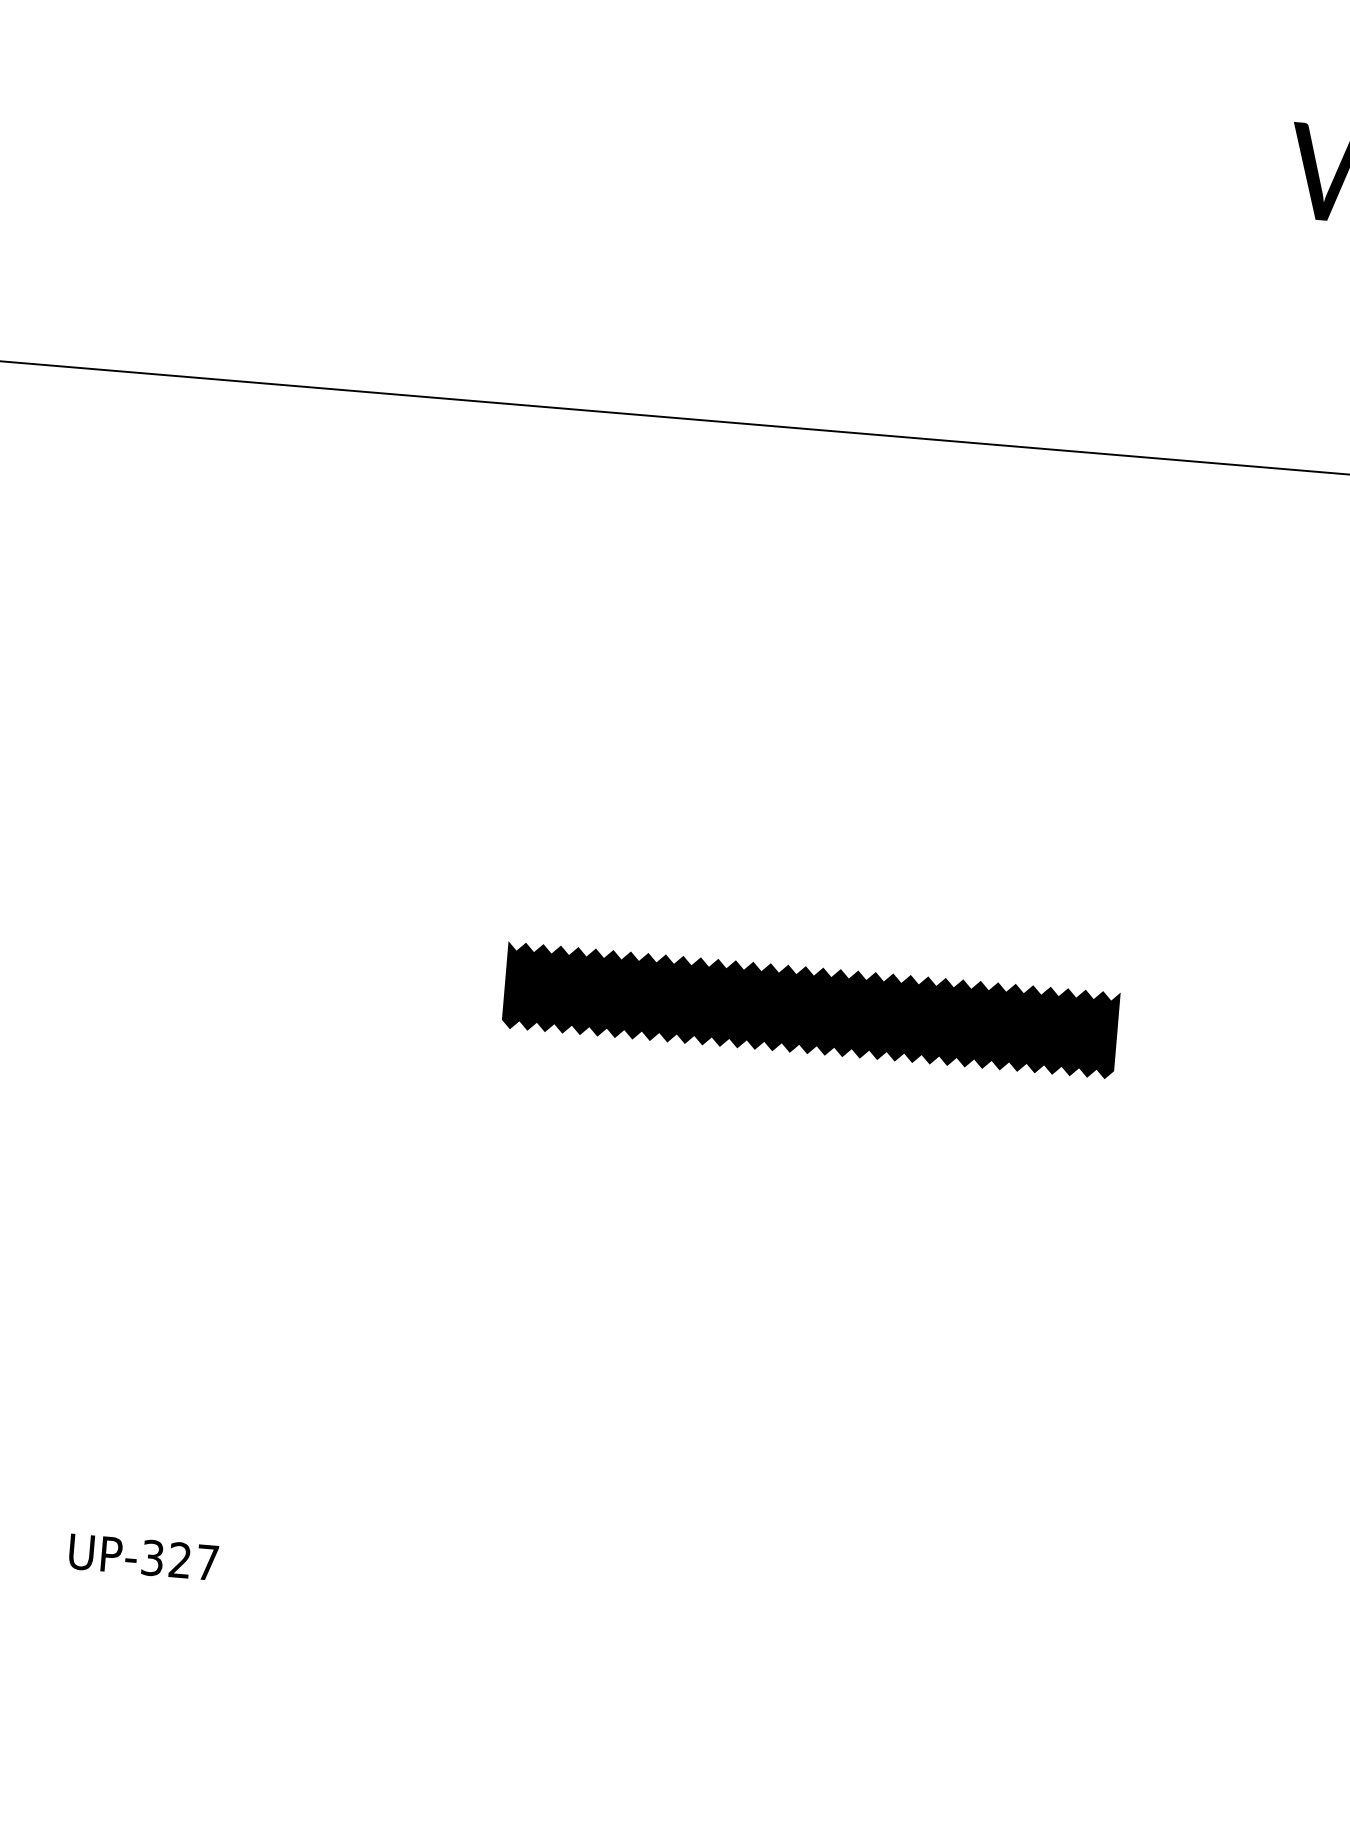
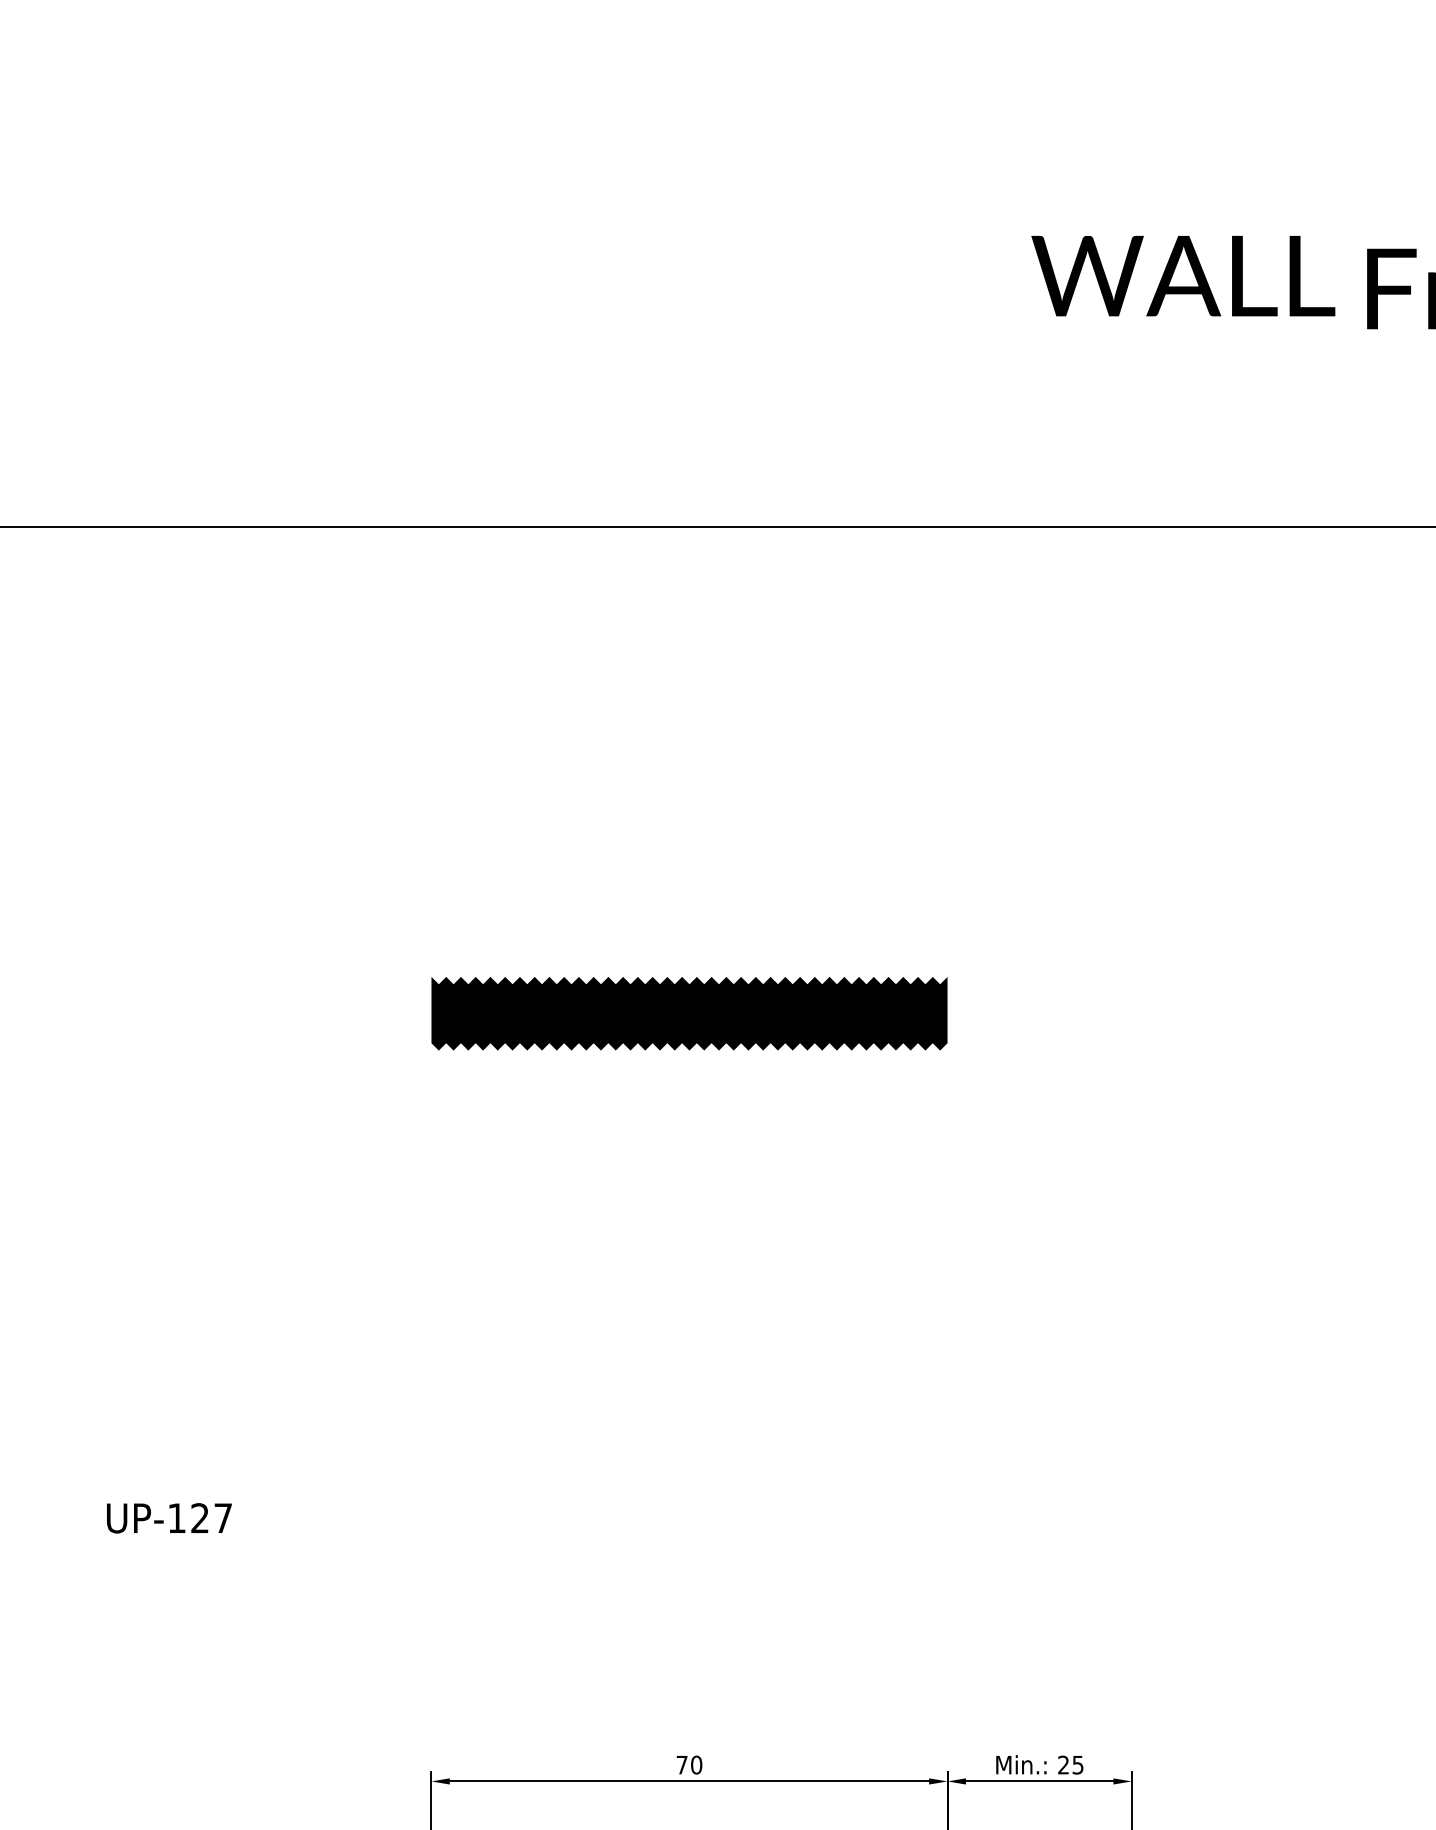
text: (152, 1558) -> (176, 1518), UP-327 -> UP-127

